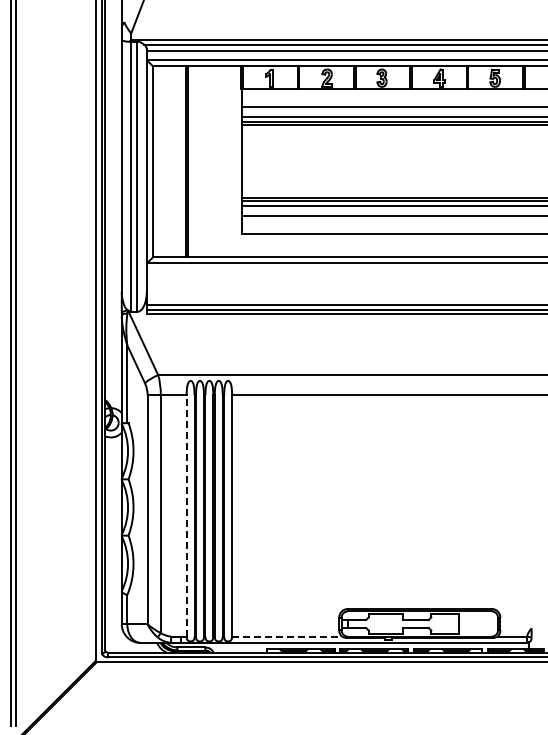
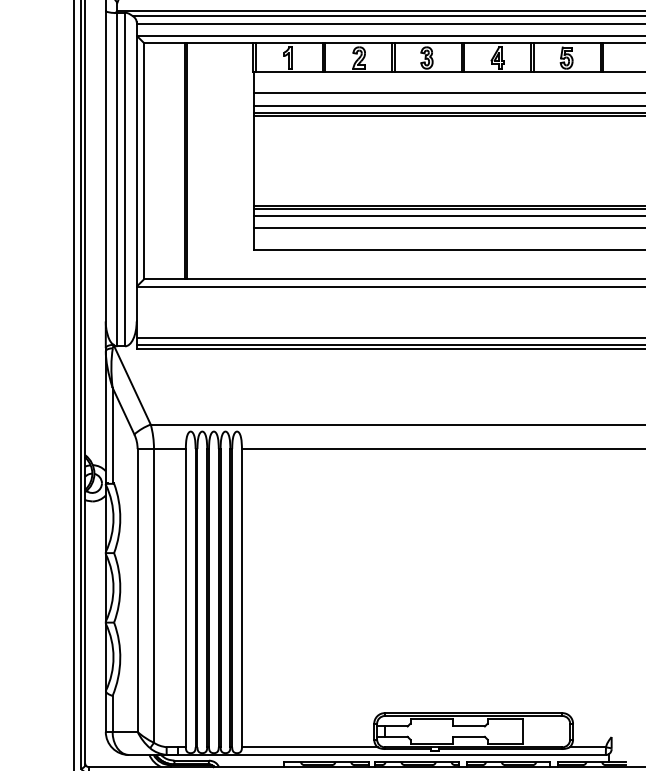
line: (186, 515) -> (185, 597), dashed -> solid
line: (287, 636) -> (310, 747), dashed -> solid

